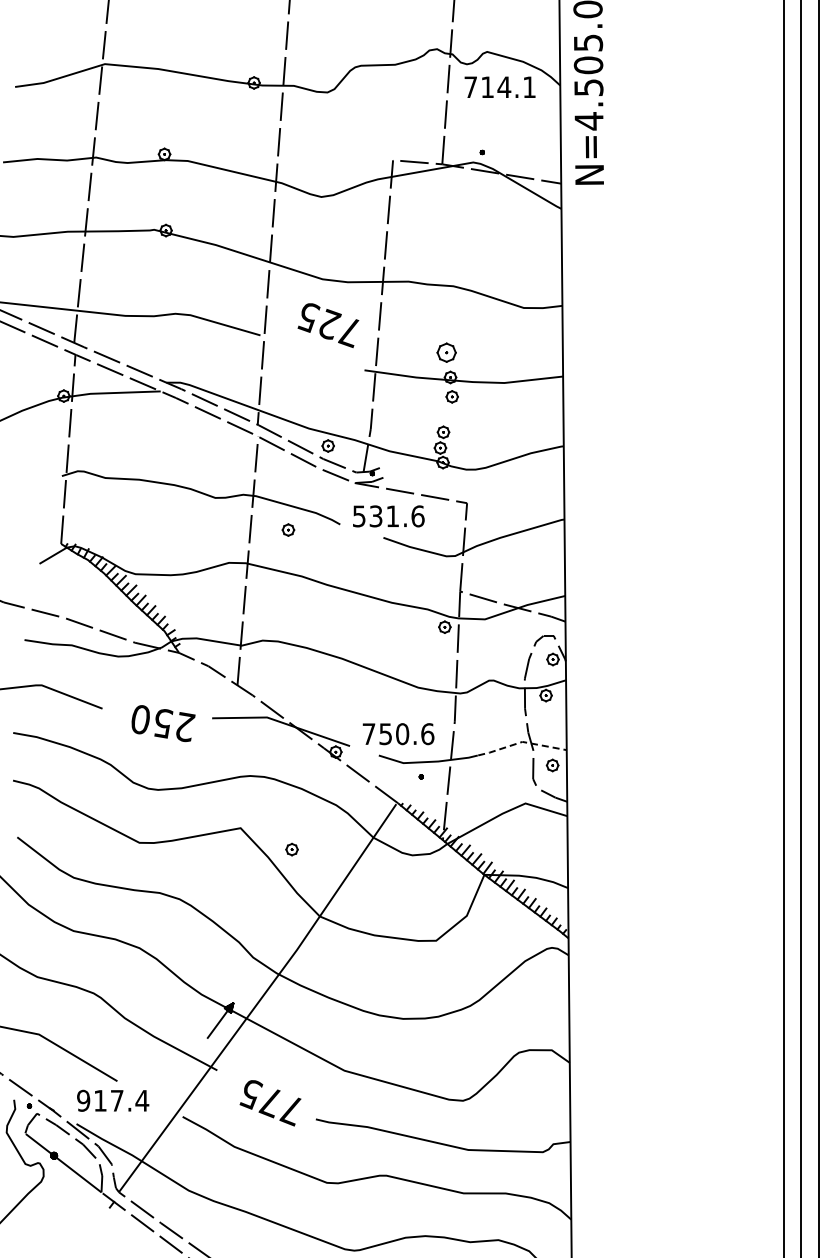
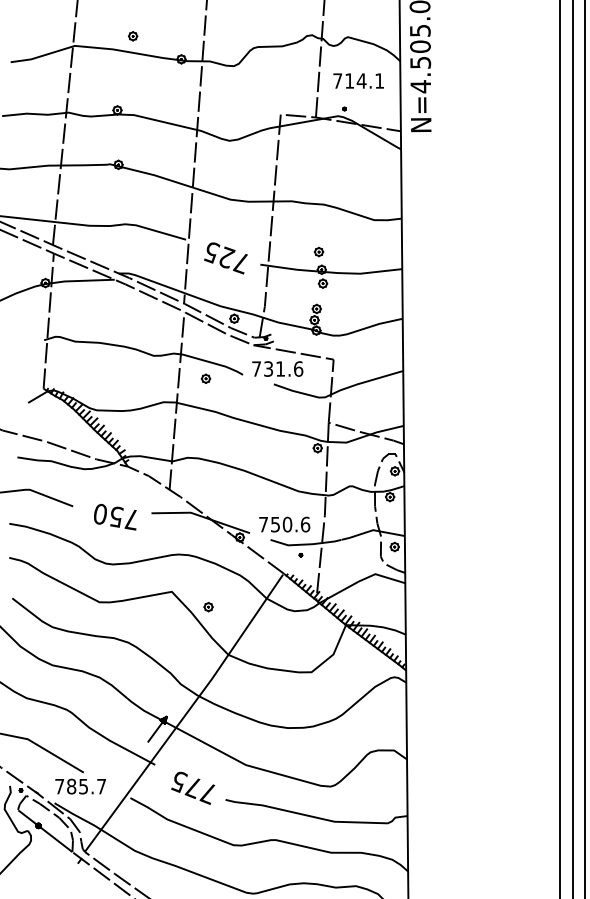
part: (186, 50) -> (133, 36), added
text: (499, 86) -> (358, 80), moved
text: (328, 325) -> (226, 258), moved
part: (446, 352) -> (318, 251), size x0.62
text: (359, 516) -> (256, 369), 531.6 -> 731.6
text: (184, 727) -> (131, 519), 250 -> 750
line: (522, 741) -> (373, 529), dashed -> solid
text: (113, 1100) -> (81, 786), 917.4 -> 785.7

